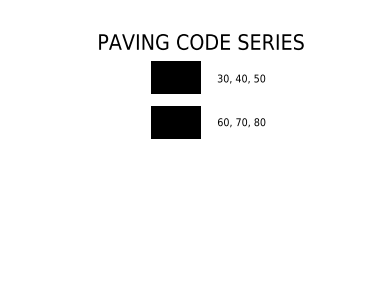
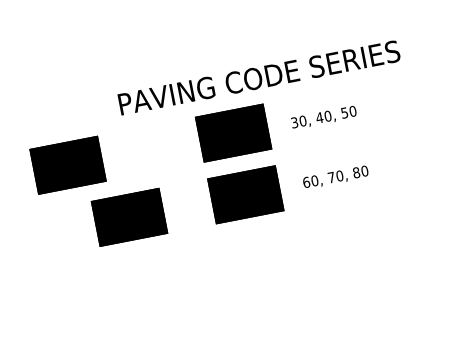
part: (54, 77) -> (67, 165), added
part: (90, 122) -> (129, 217), added

